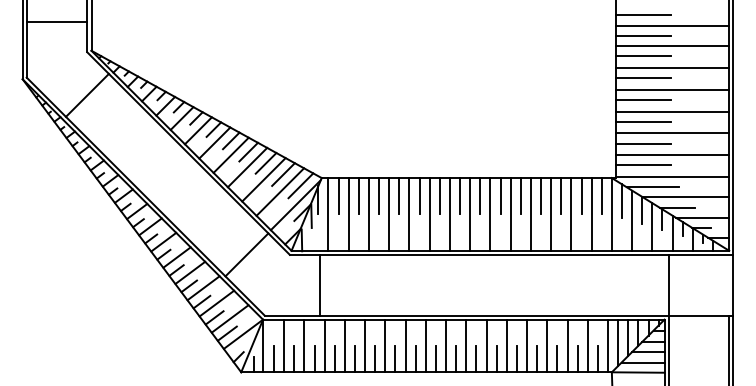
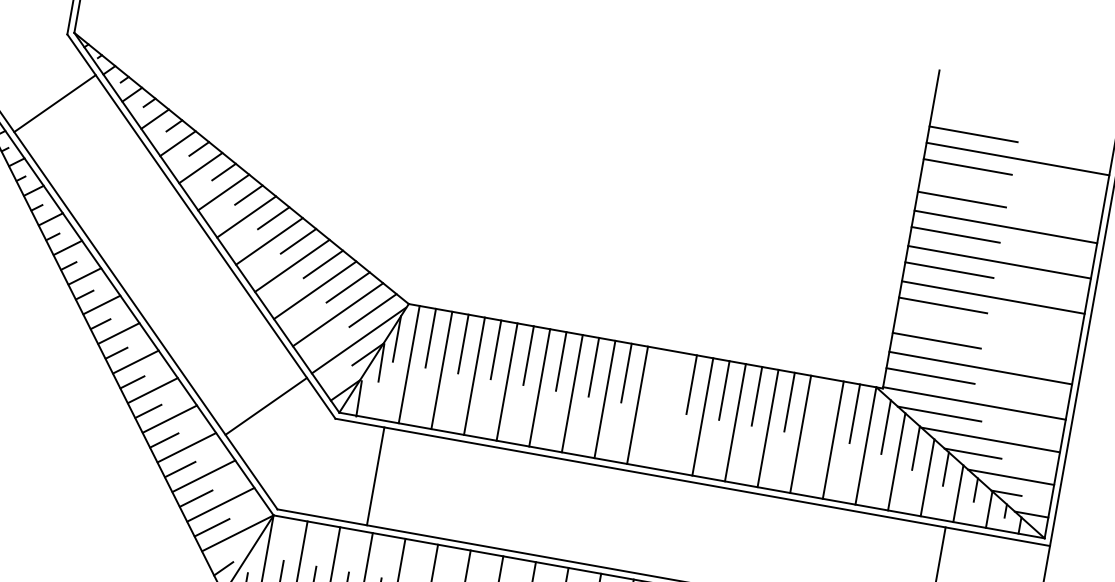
line: (672, 45) -> (1012, 191), removed
line: (672, 133) -> (986, 332), removed
line: (480, 196) -> (659, 379), removed
line: (581, 196) -> (822, 408), removed
line: (490, 214) -> (670, 411), removed

